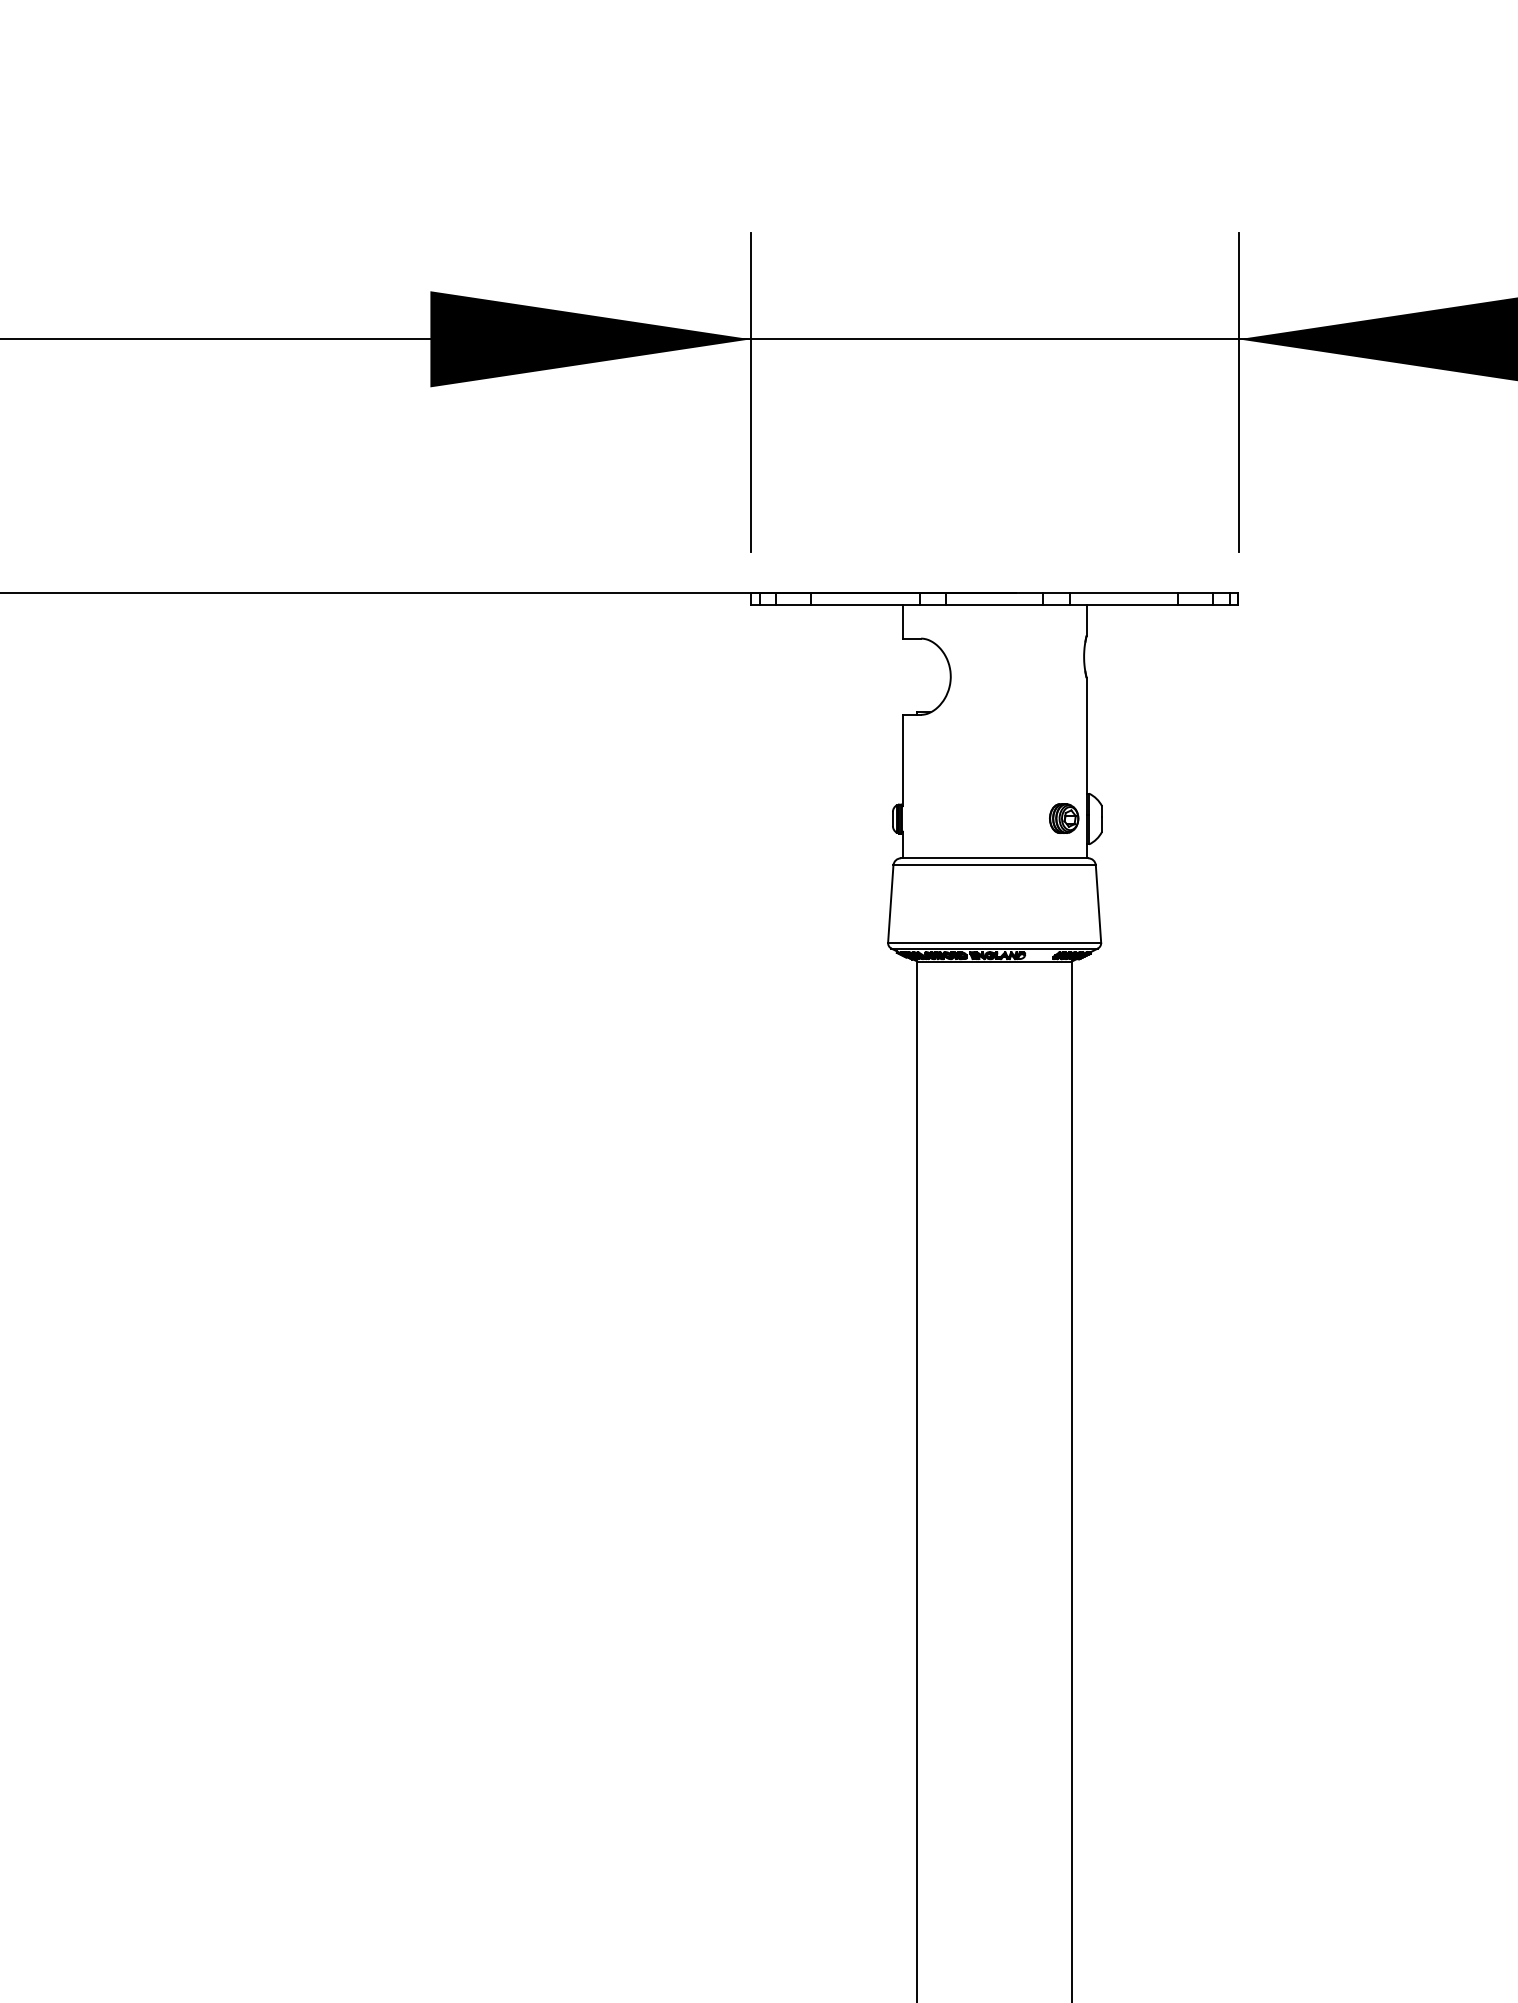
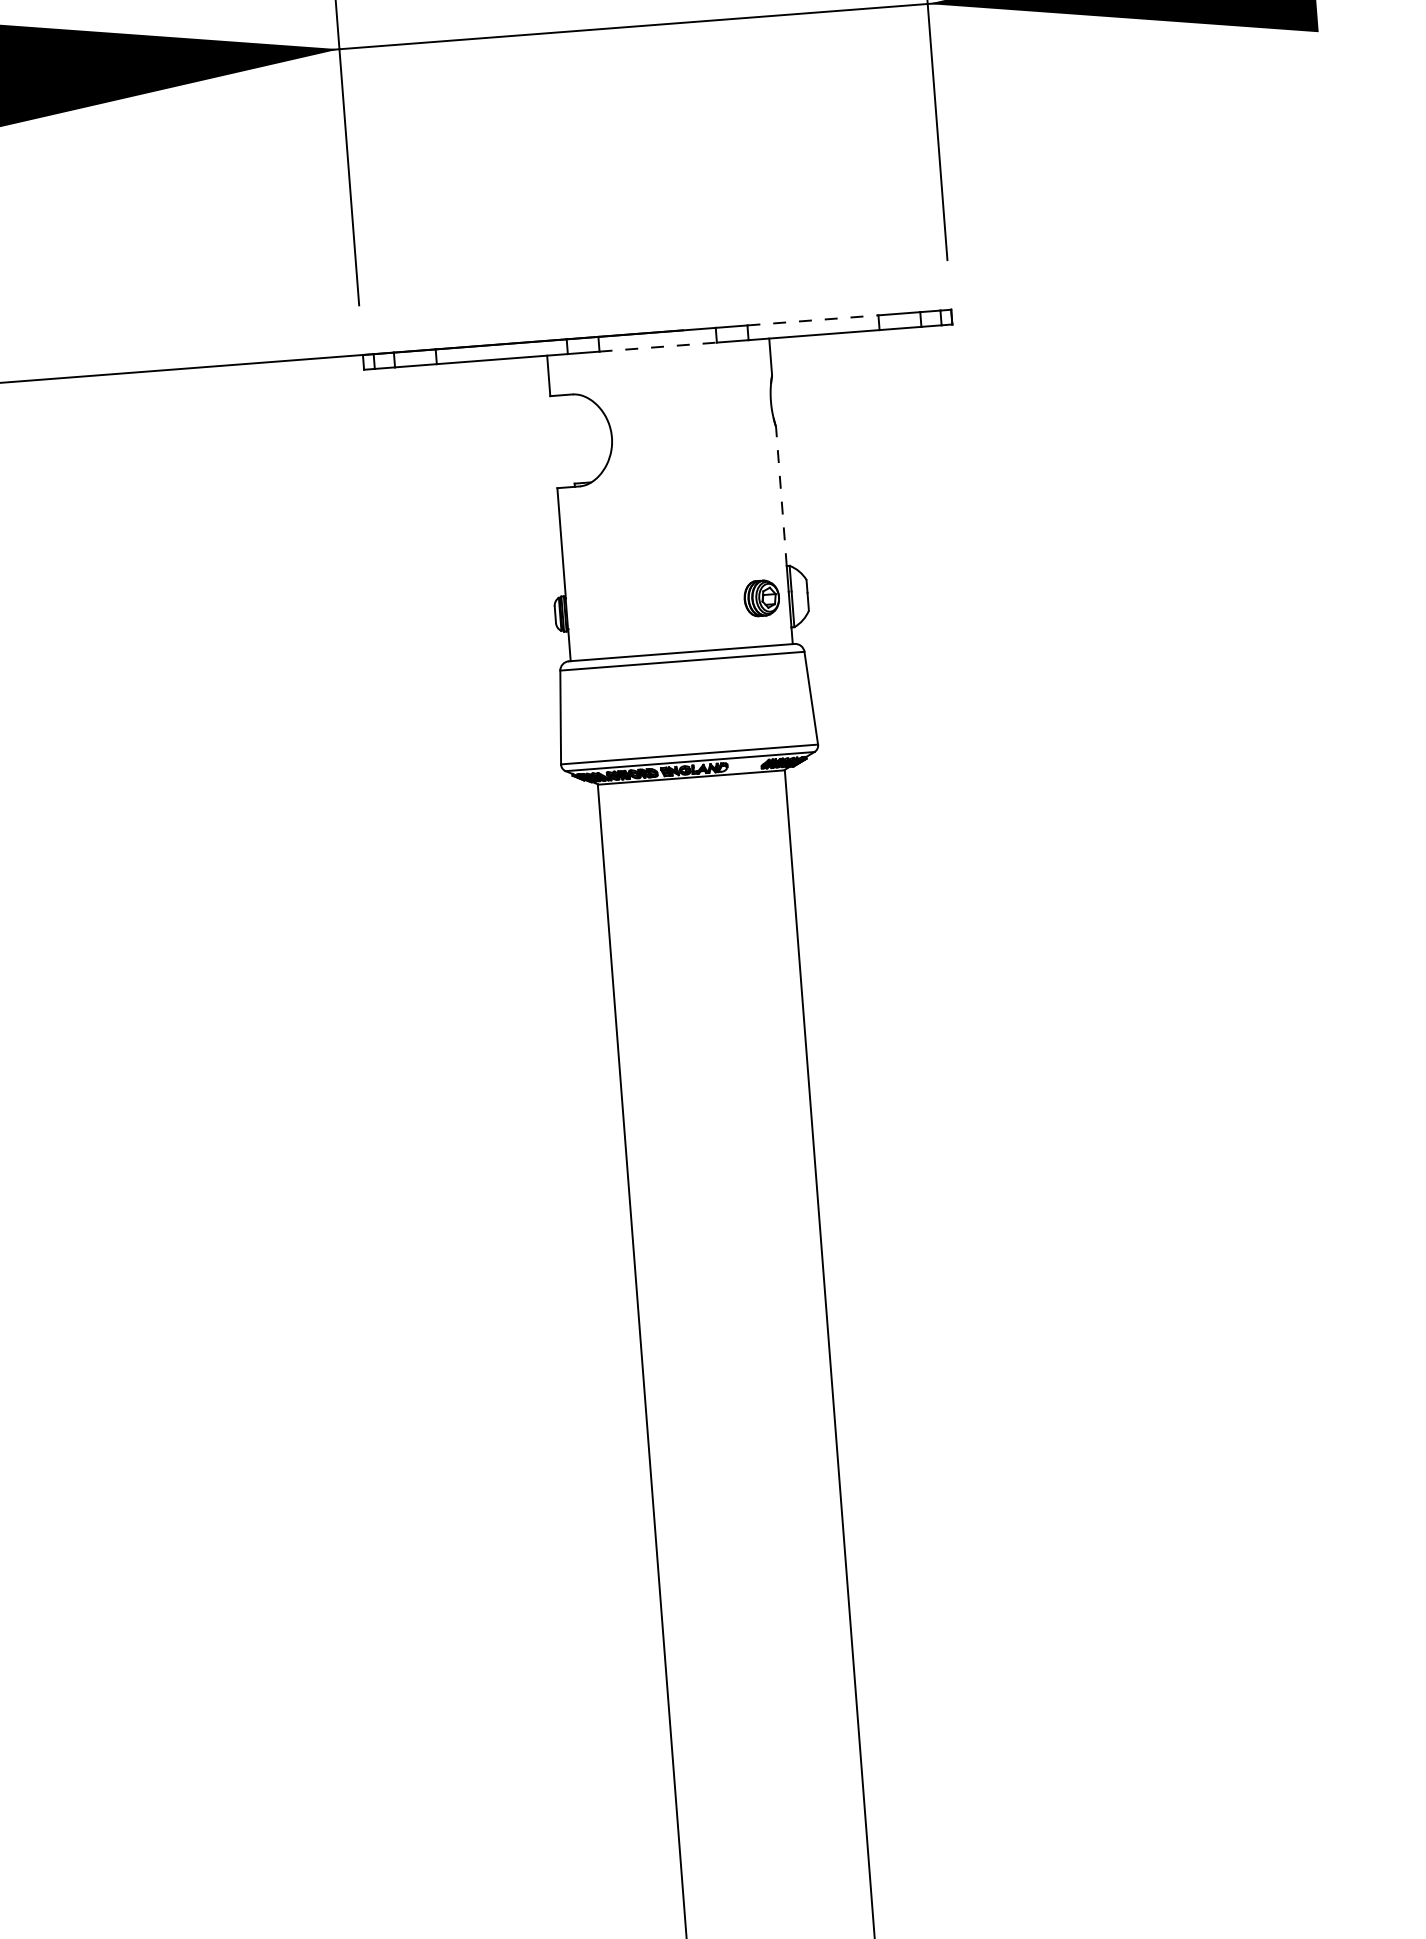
line: (1124, 592) -> (813, 319), solid -> dashed
line: (994, 605) -> (658, 347), solid -> dashed
line: (1086, 735) -> (781, 495), solid -> dashed

